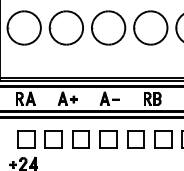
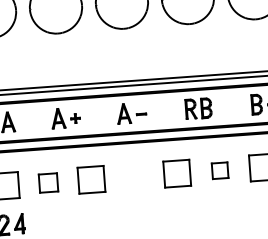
part: (53, 139) -> (48, 183), size x0.7
part: (108, 139) -> (134, 177), removed
part: (163, 139) -> (220, 170), size x0.6

